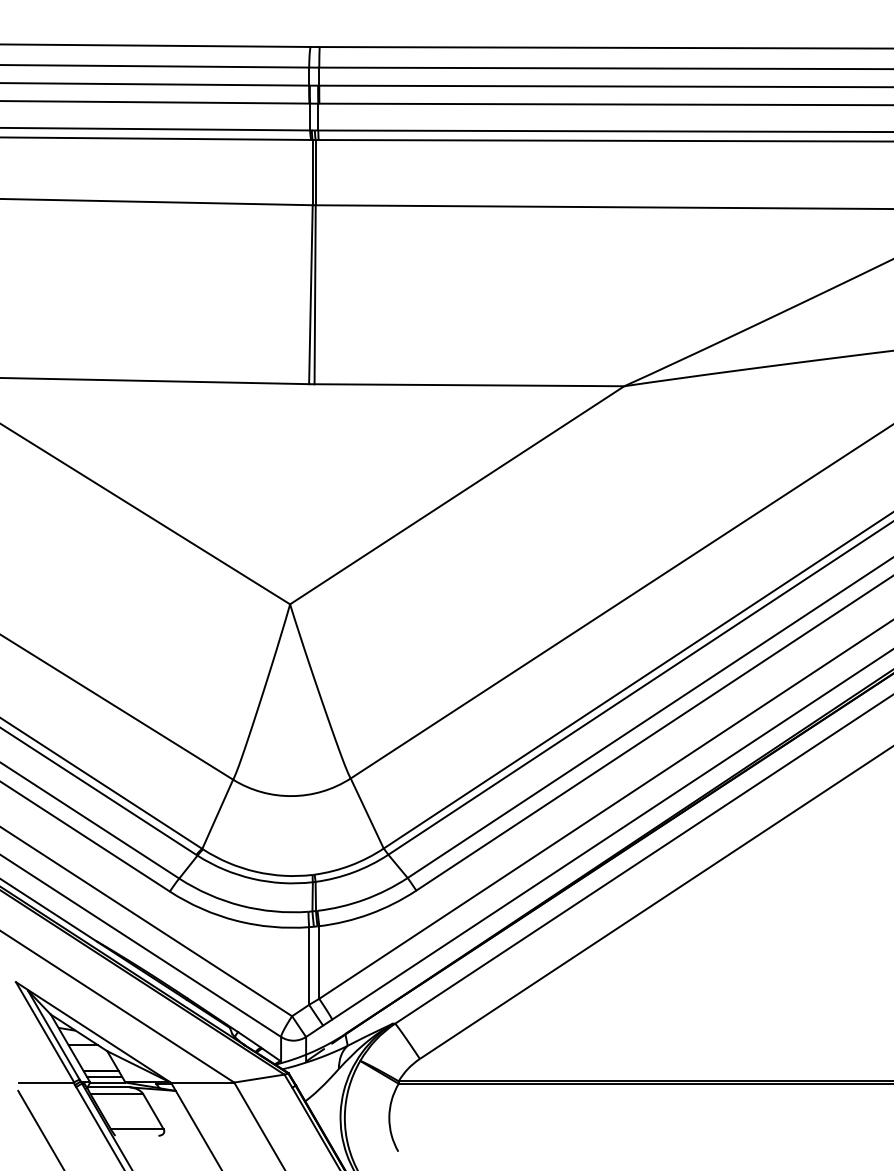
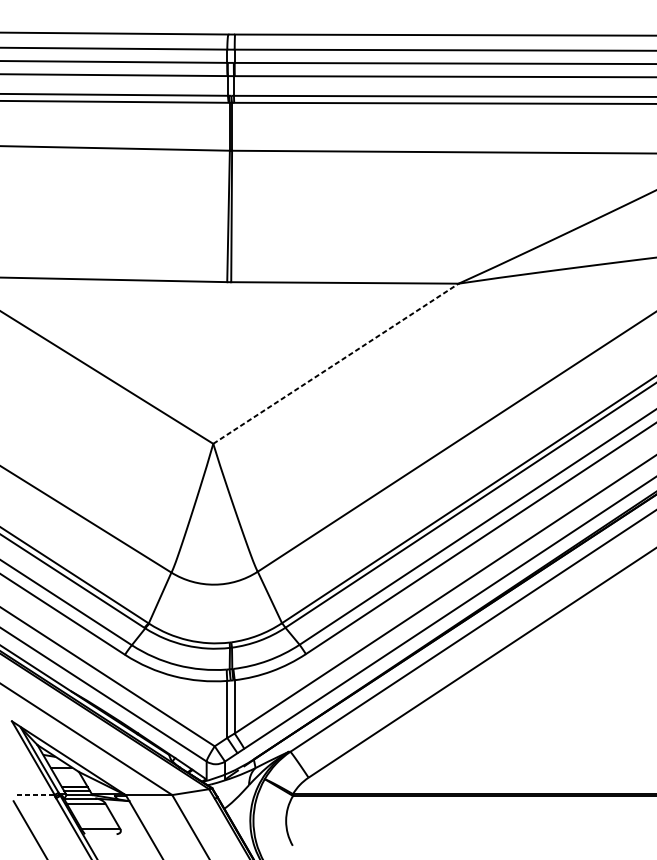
line: (457, 495) -> (336, 363), solid -> dashed
line: (45, 1082) -> (33, 794), solid -> dashed

